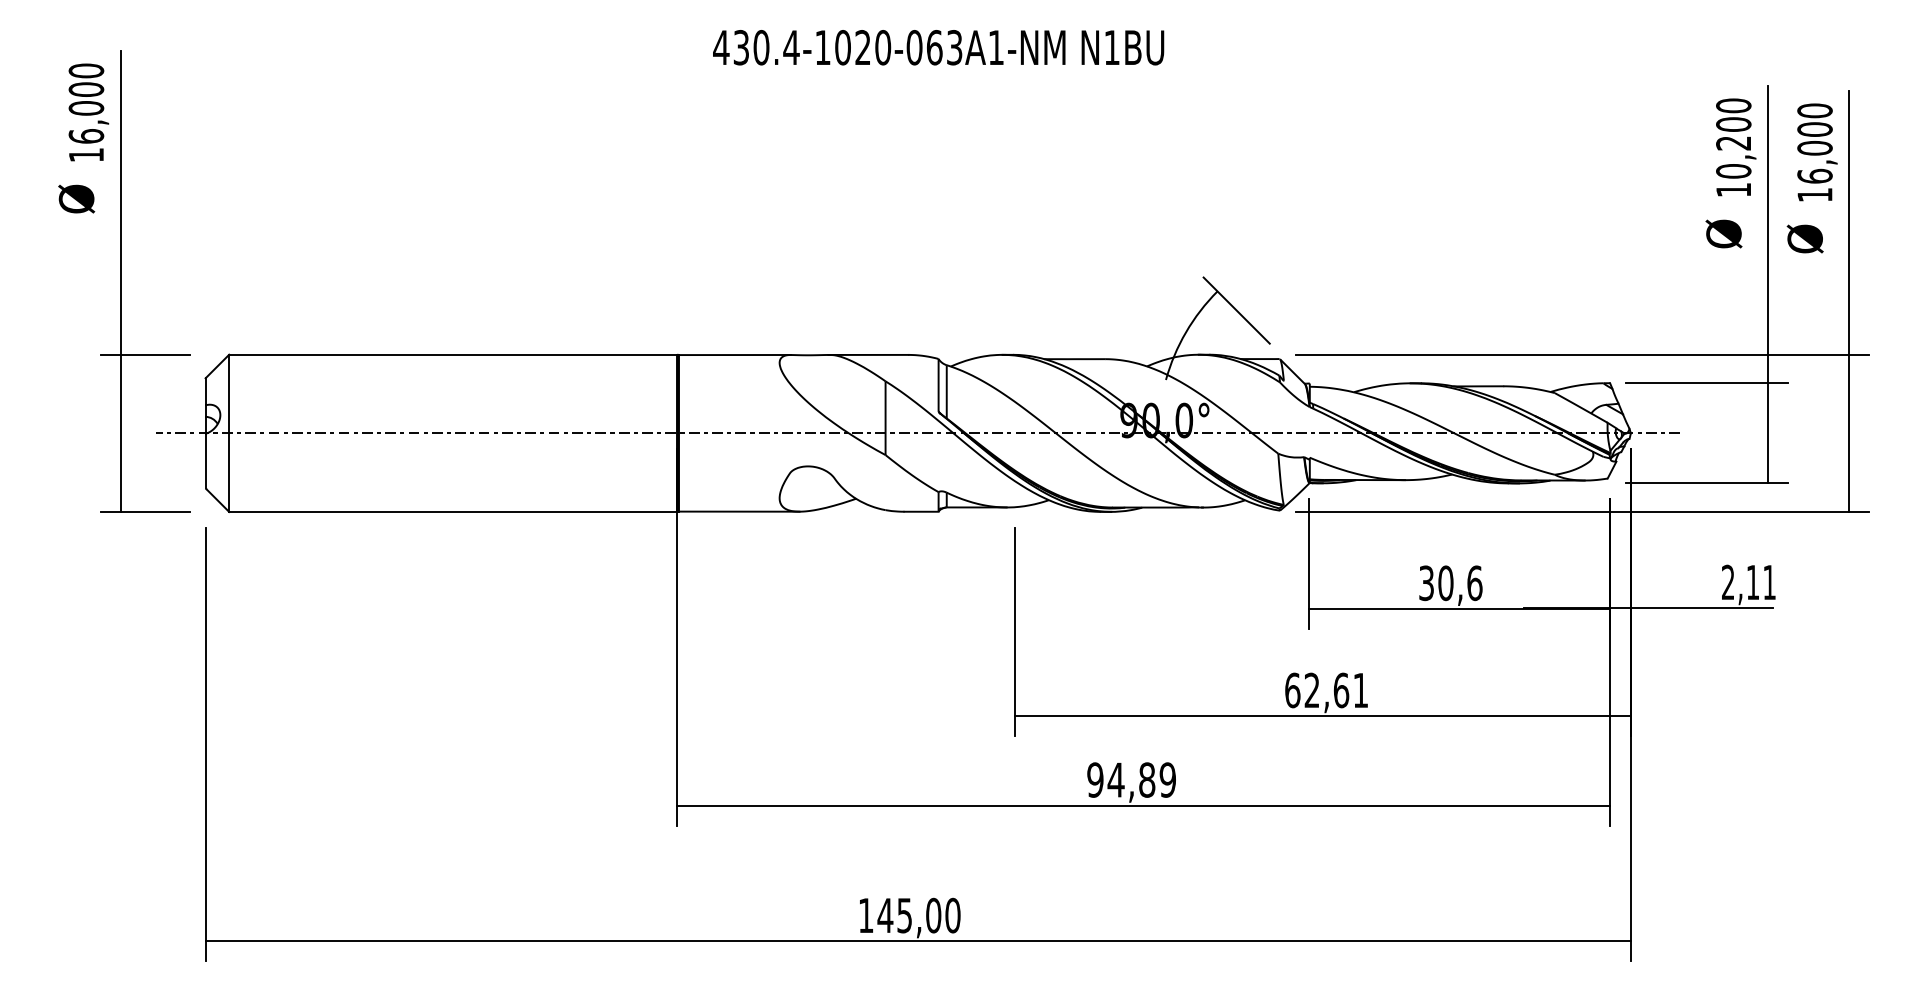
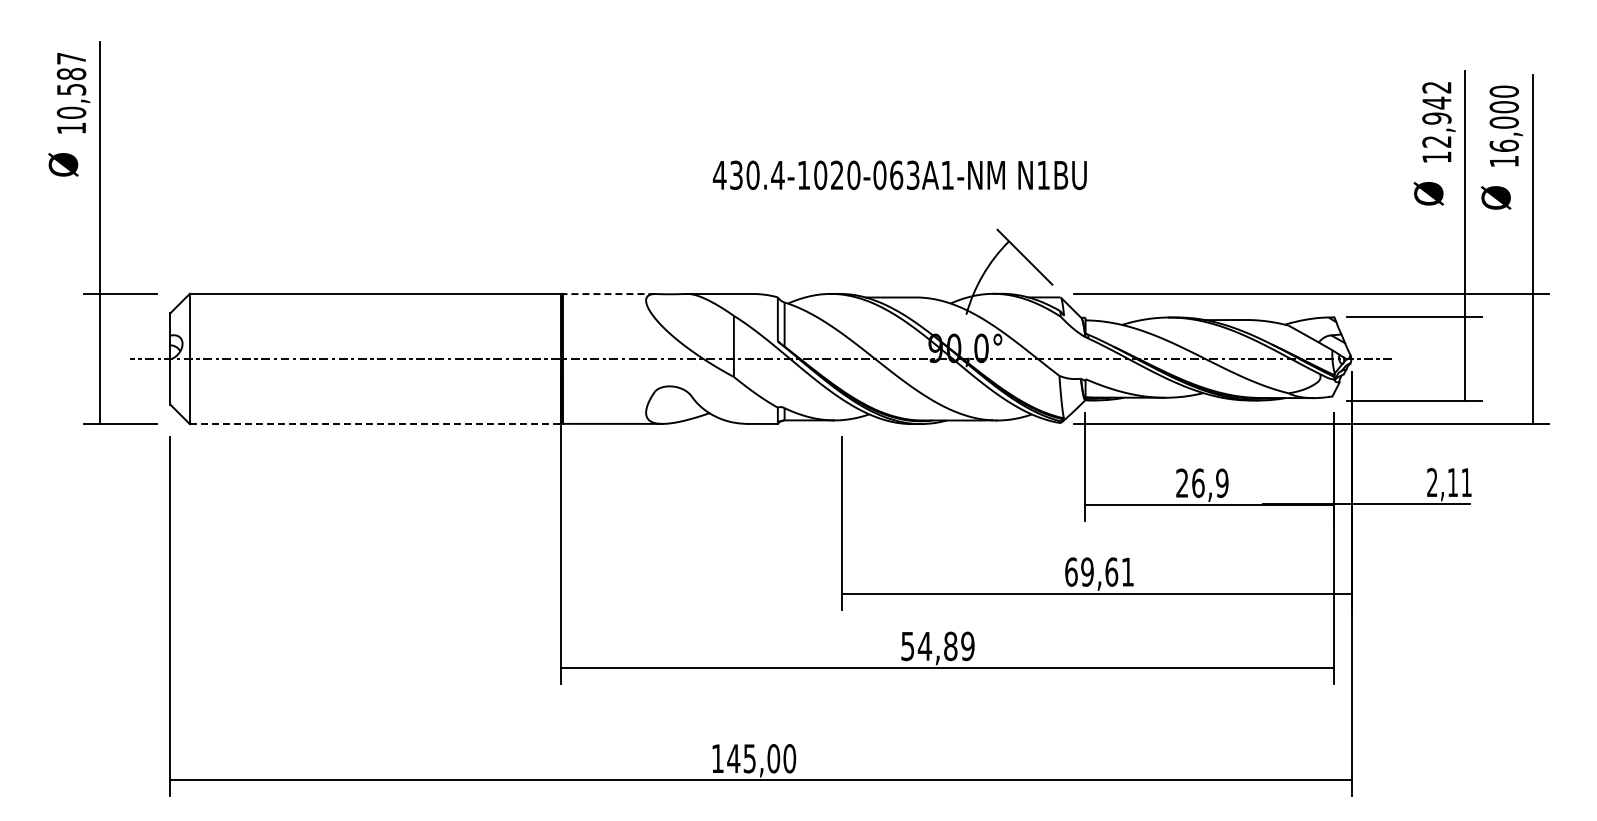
text: (938, 47) -> (899, 175), moved
text: (86, 103) -> (71, 85), 16,000 -> 10,587
text: (1733, 138) -> (1436, 114), 10,200 -> 12,942
line: (734, 355) -> (608, 294), solid -> dashed
line: (453, 512) -> (375, 424), solid -> dashed
text: (1450, 582) -> (1202, 482), 30,6 -> 26,9
text: (1312, 689) -> (1087, 571), 62,61 -> 69,61
text: (1095, 779) -> (907, 645), 94,89 -> 54,89

